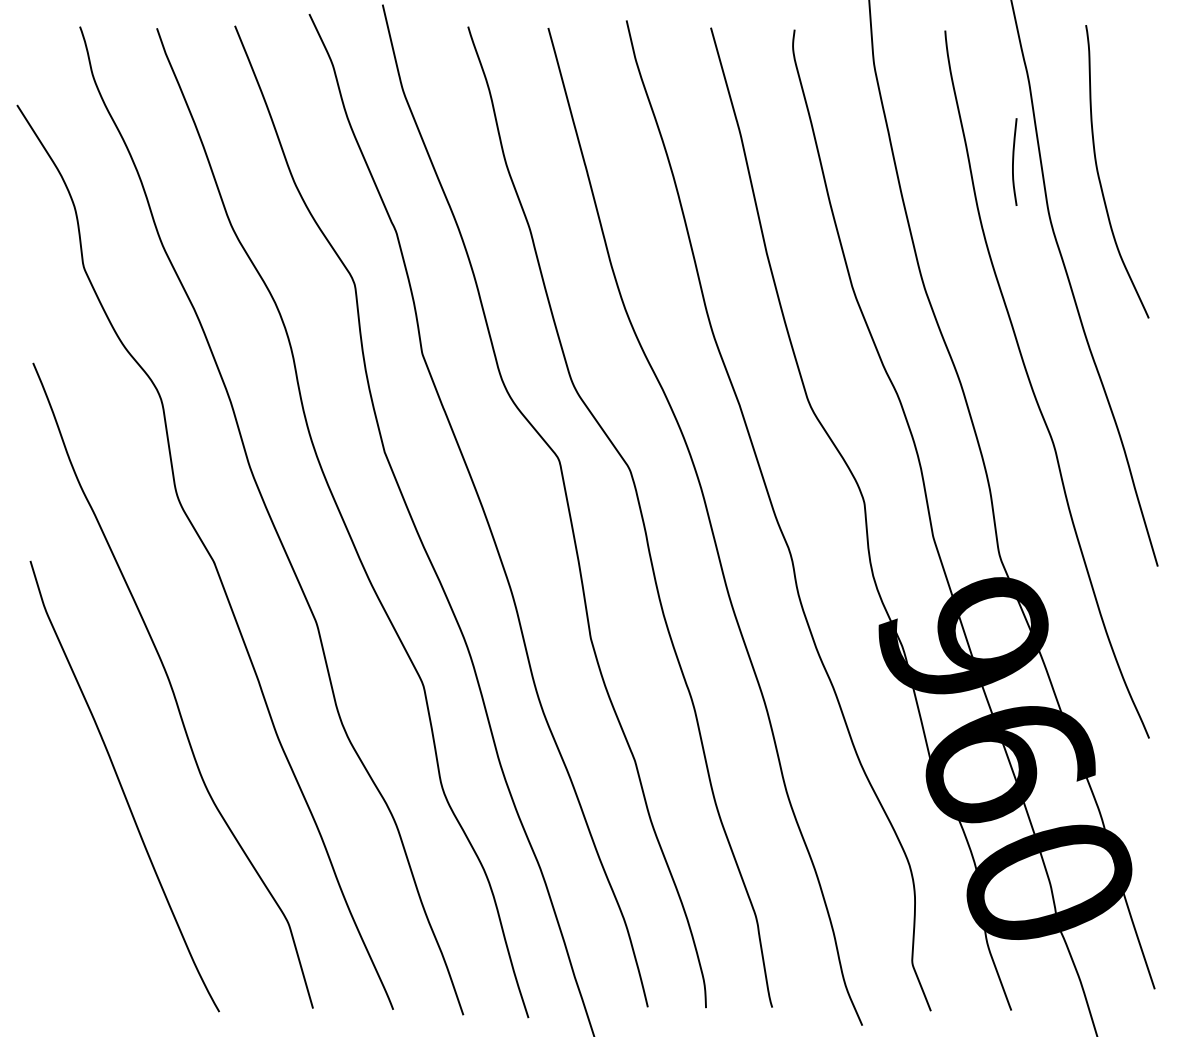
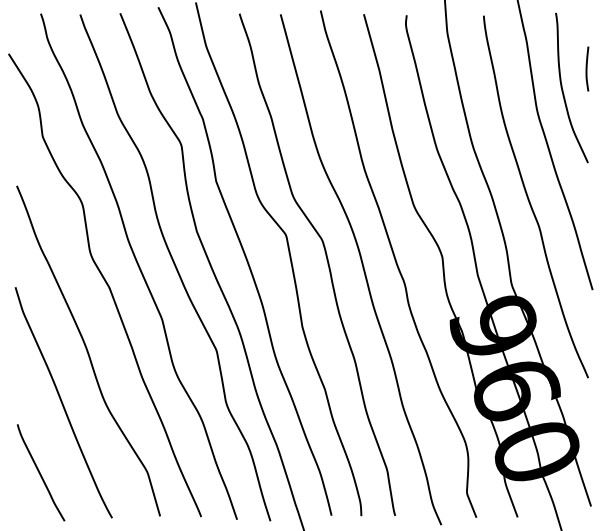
curve: (1014, 161) -> (587, 68), moved
curve: (79, 922) -> (40, 472), added

